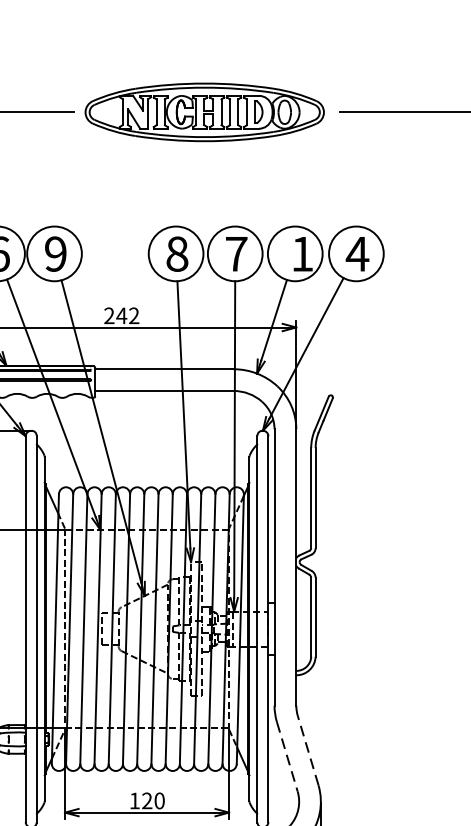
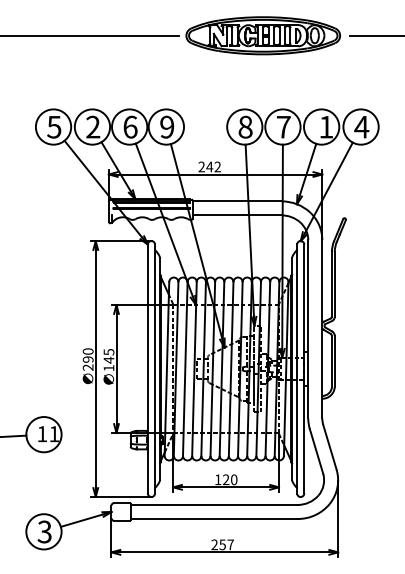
line: (307, 749) -> (329, 446), dashed -> solid
line: (287, 757) -> (316, 451), dashed -> solid

